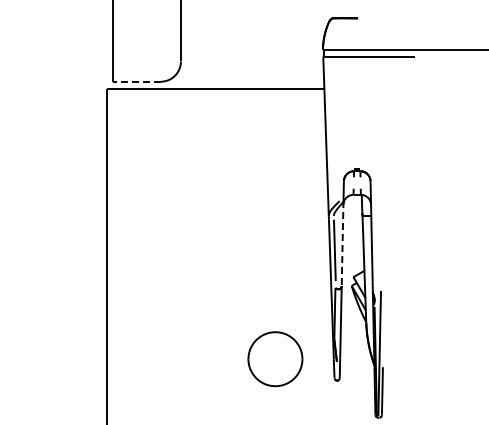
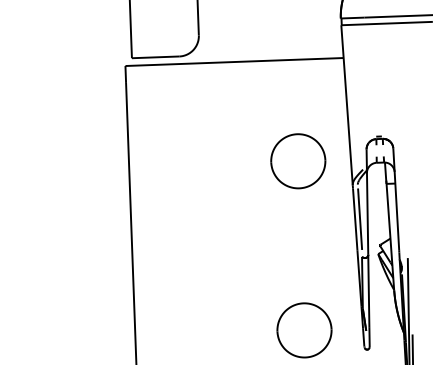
line: (137, 81) -> (156, 57), dashed -> solid
part: (275, 190) -> (298, 161), added
line: (342, 243) -> (367, 211), dashed -> solid

